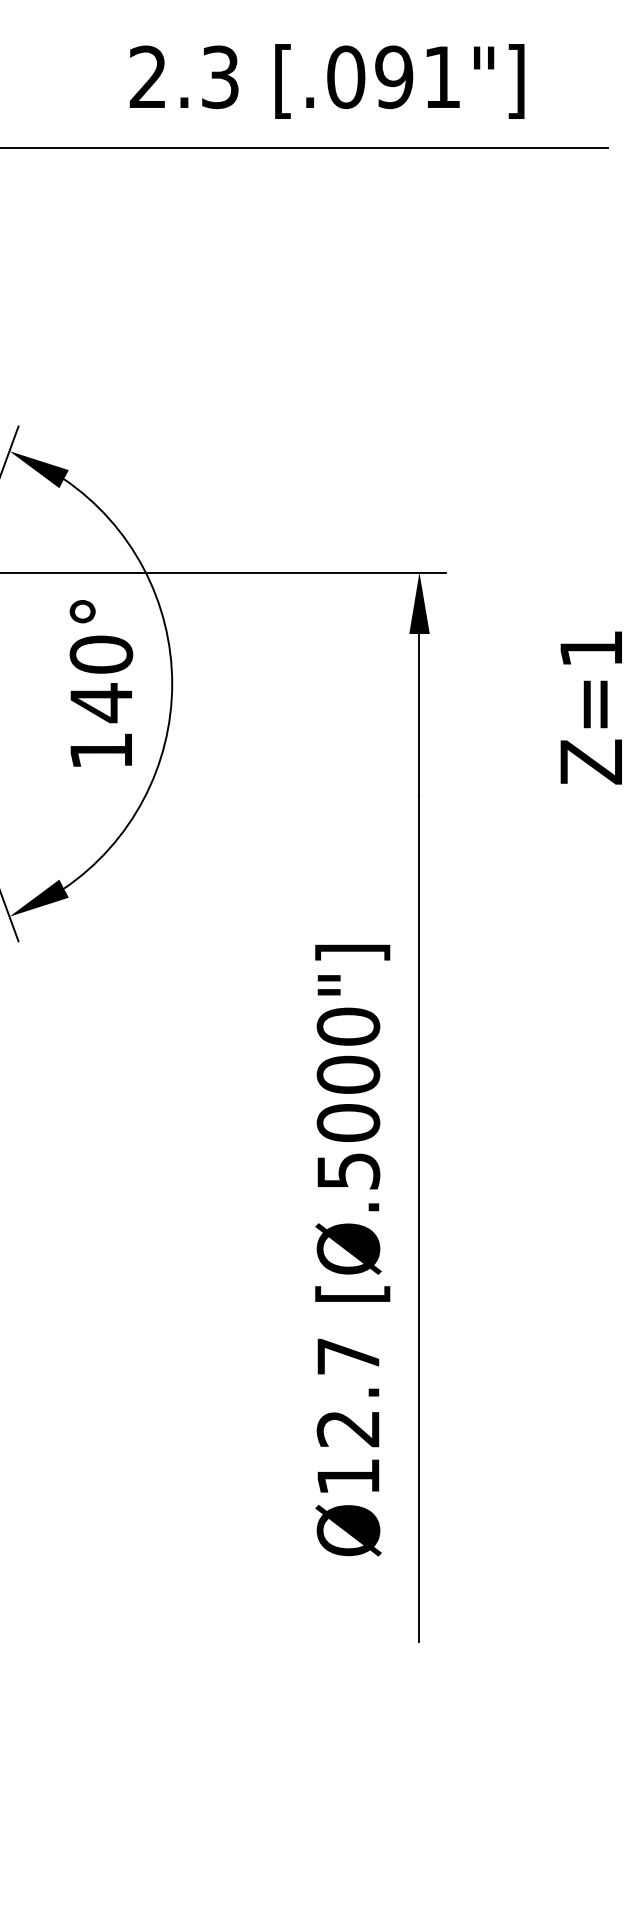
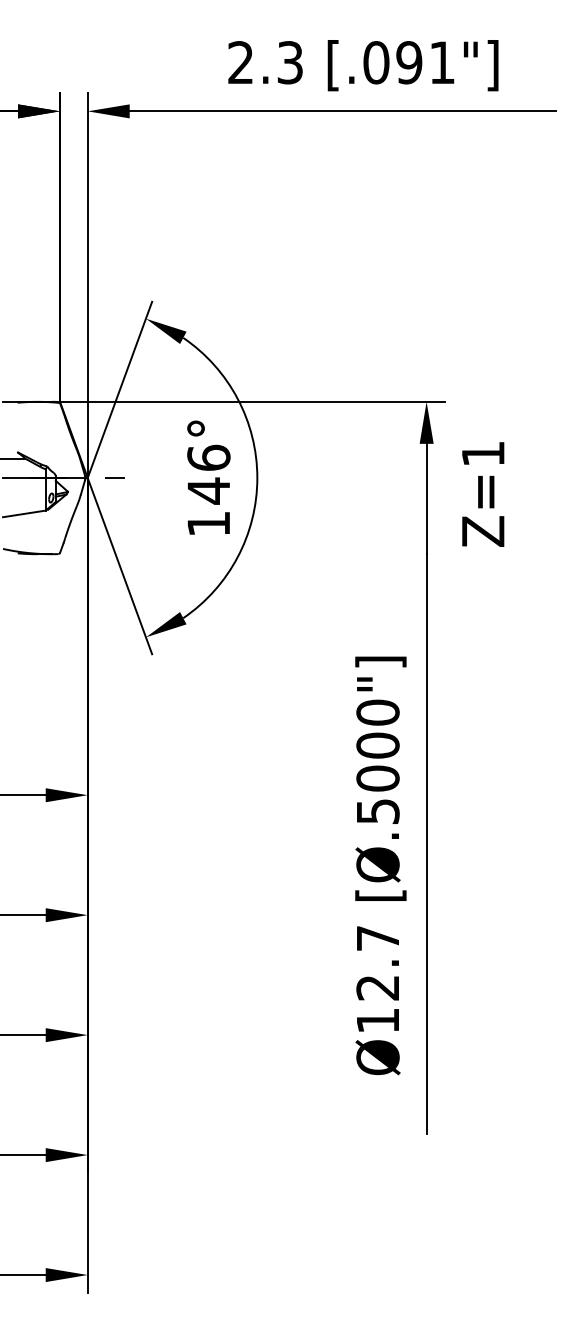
text: (100, 653) -> (208, 457), 140° -> 146°
text: (591, 707) -> (483, 494), moved

